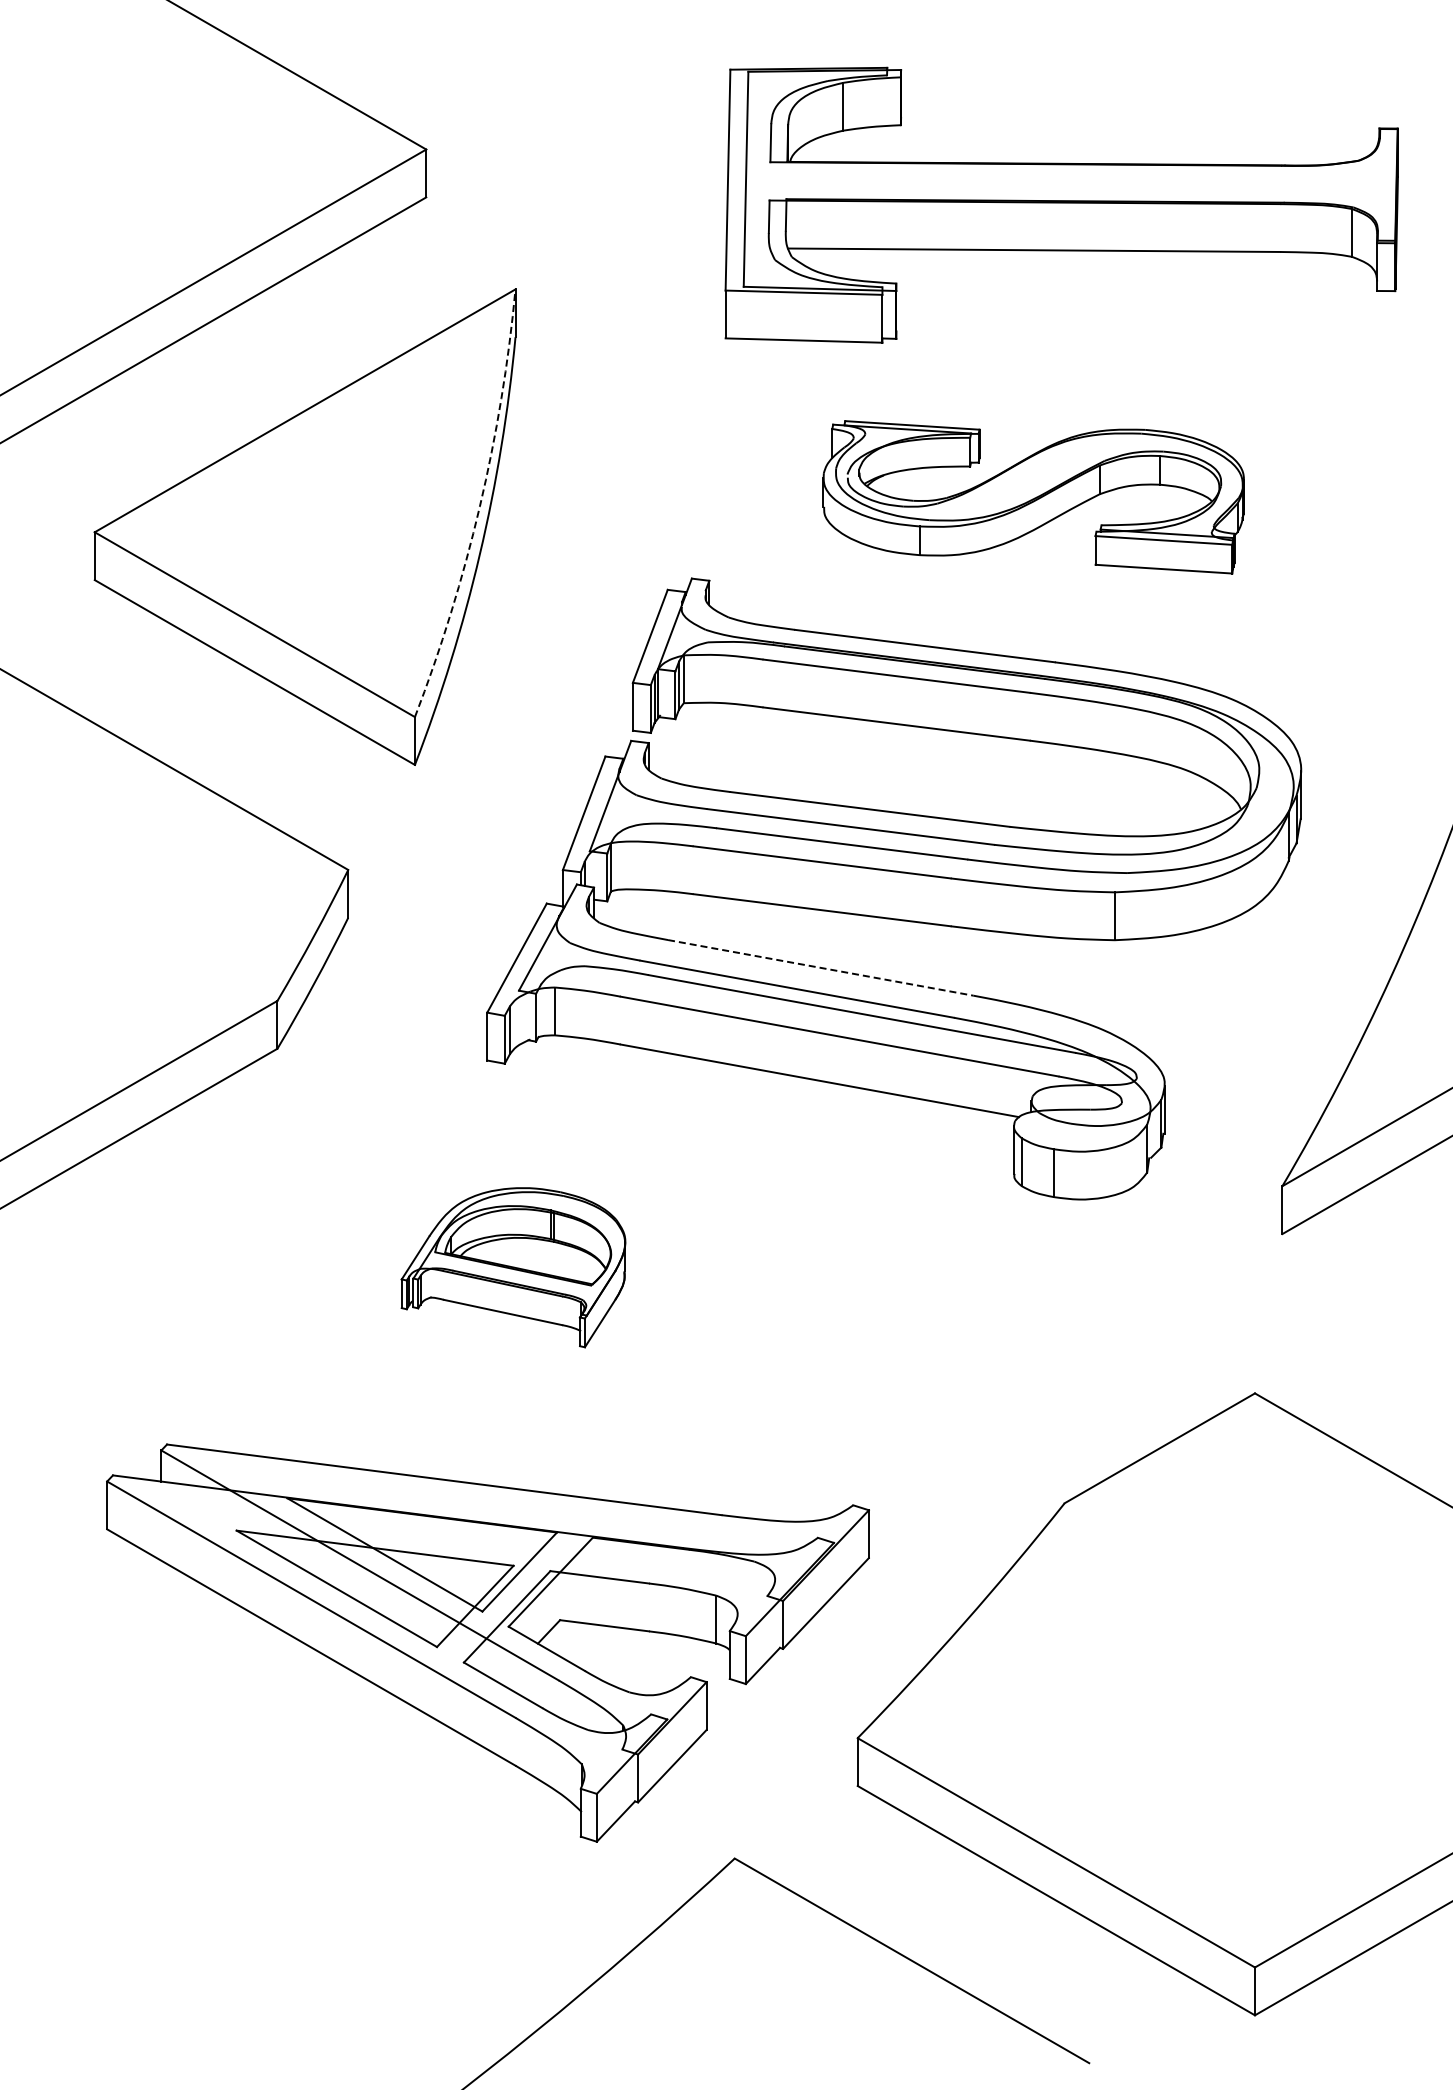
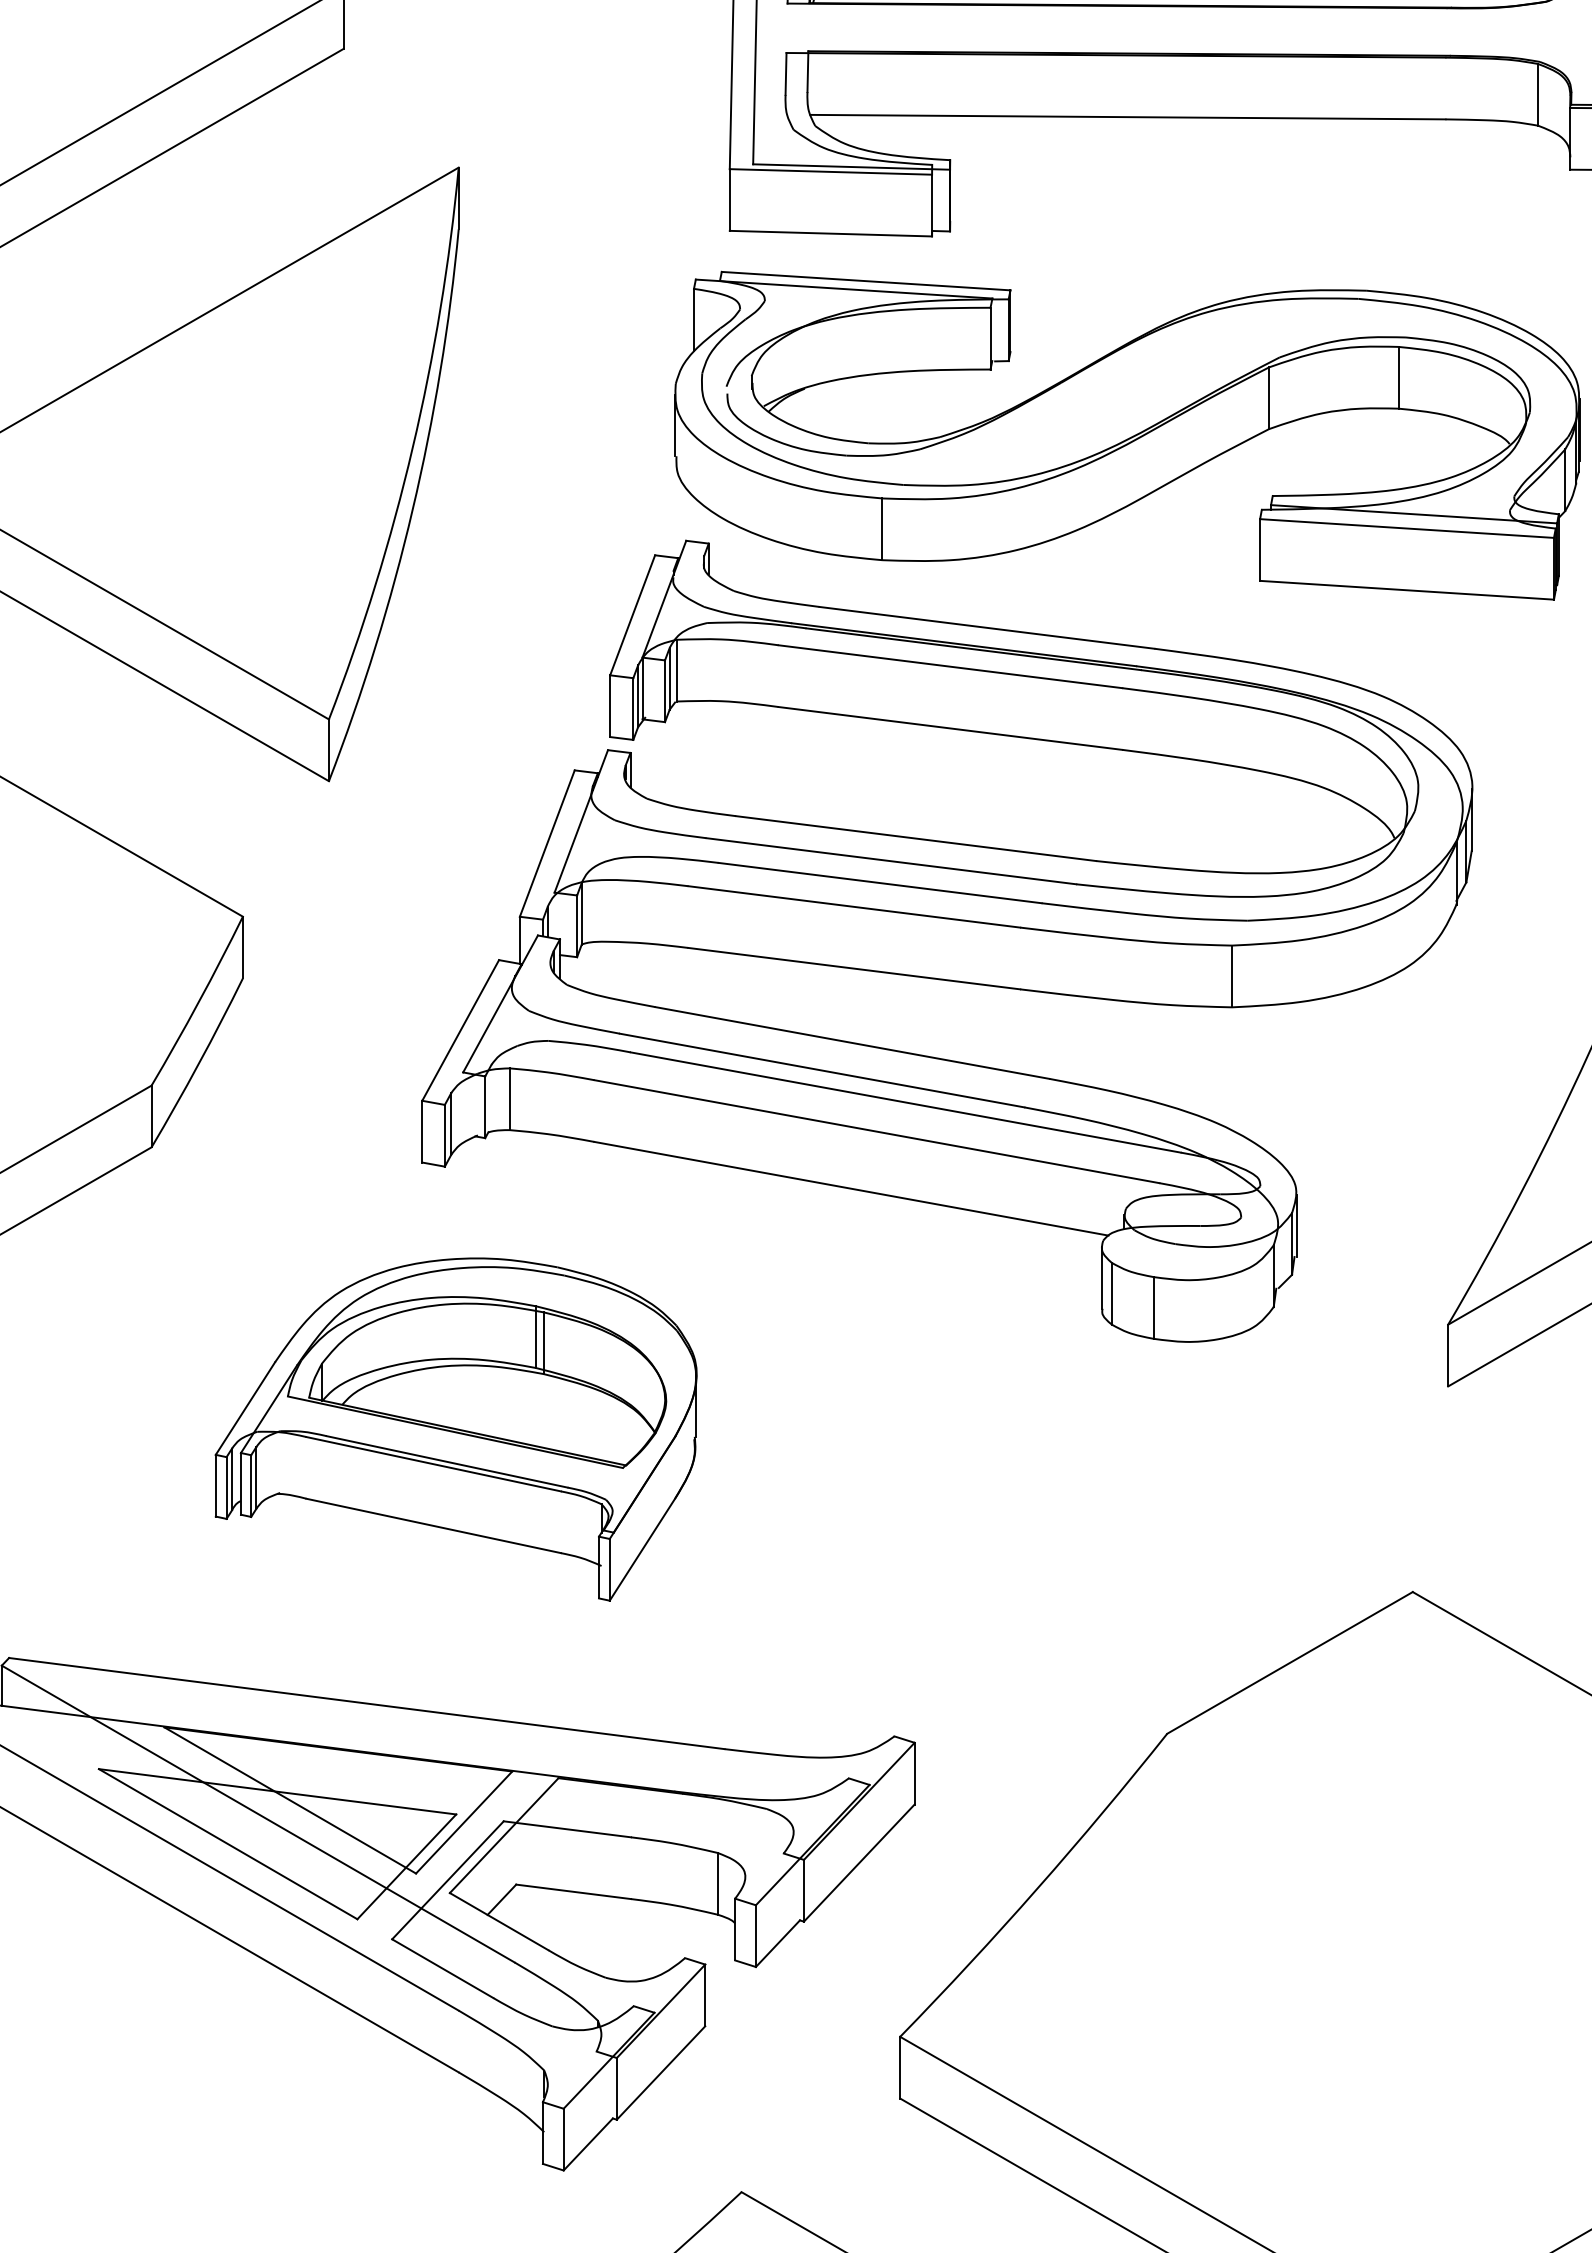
part: (1033, 497) -> (1127, 436), size x1.67
arc: (479, 506) -> (412, 447), dashed -> solid
line: (821, 967) -> (853, 1042), dashed -> solid
part: (513, 1267) -> (456, 1429), size x1.67

